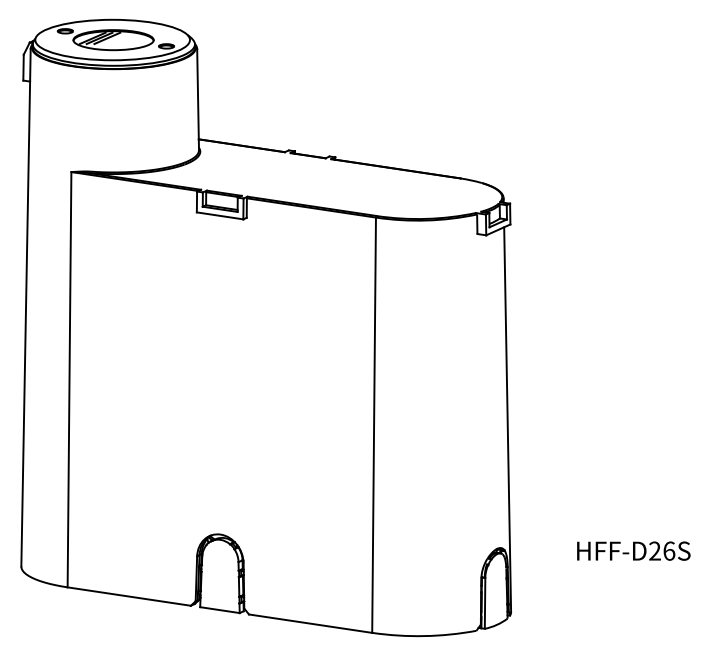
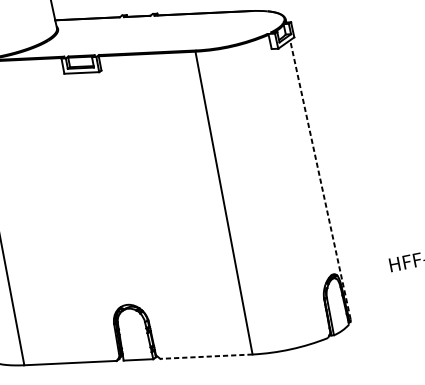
line: (507, 419) -> (320, 179), solid -> dashed
line: (310, 623) -> (206, 356), solid -> dashed

